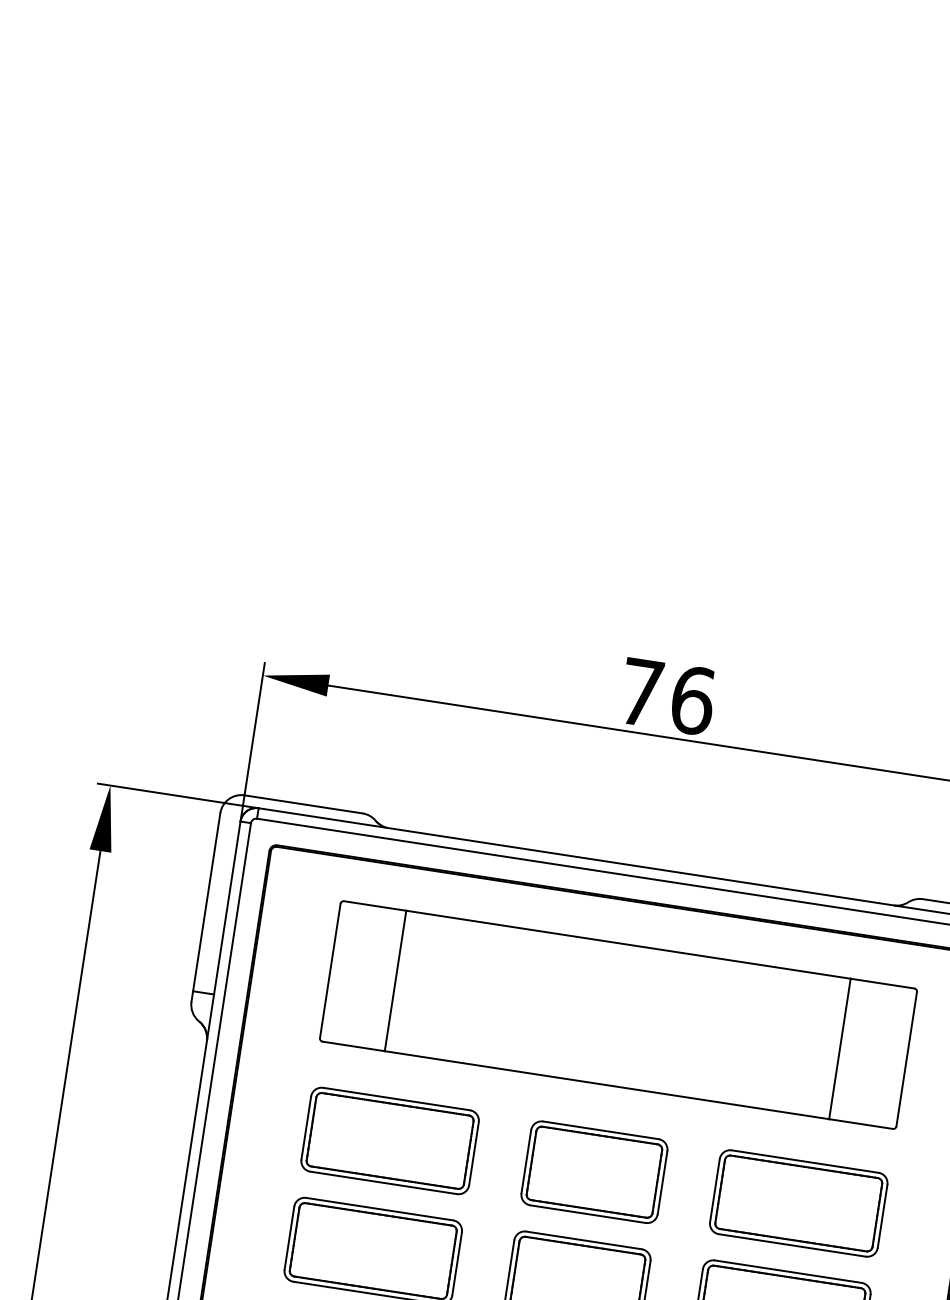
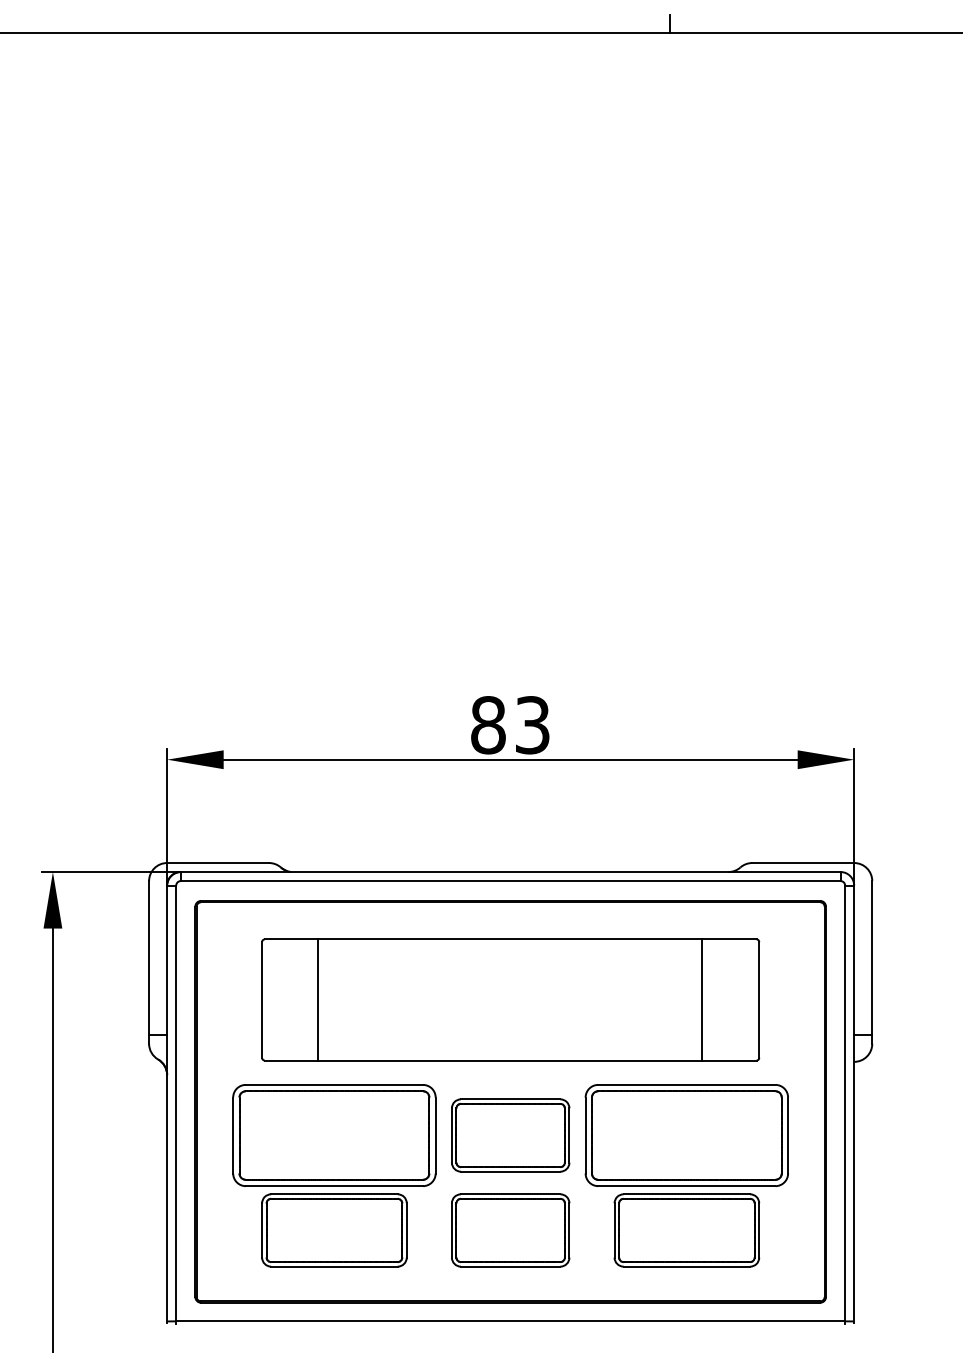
text: (666, 696) -> (510, 725), 76 -> 83
part: (390, 1140) -> (334, 1135), size x1.4
part: (798, 1203) -> (686, 1135), size x1.4

